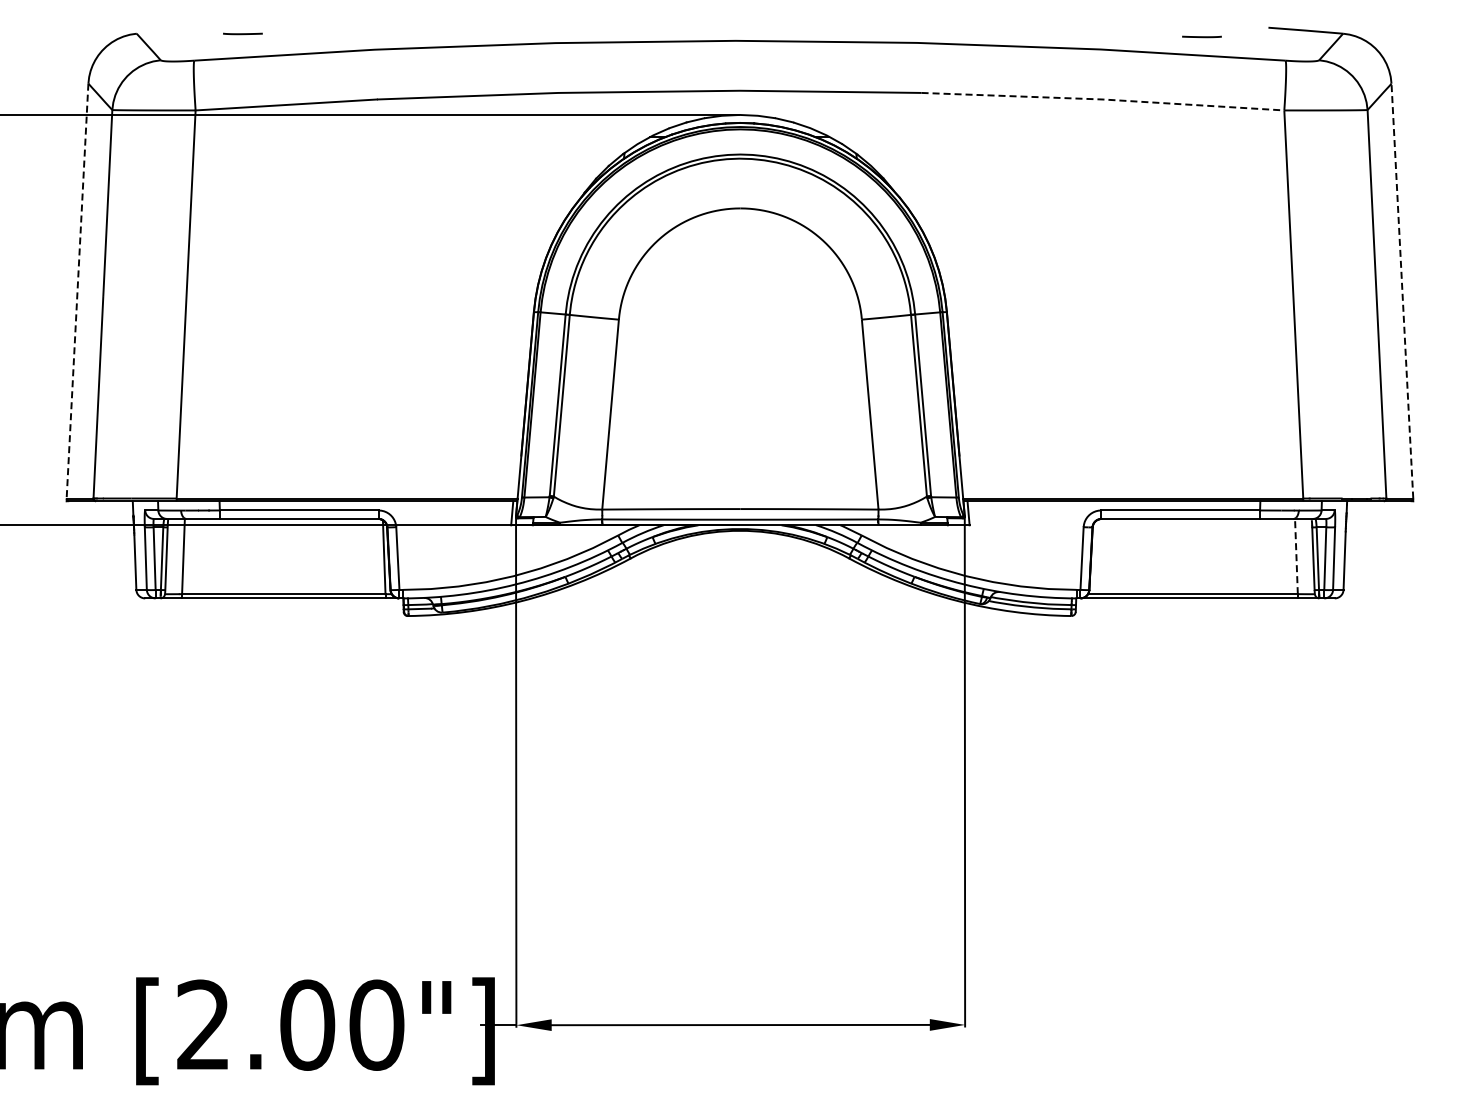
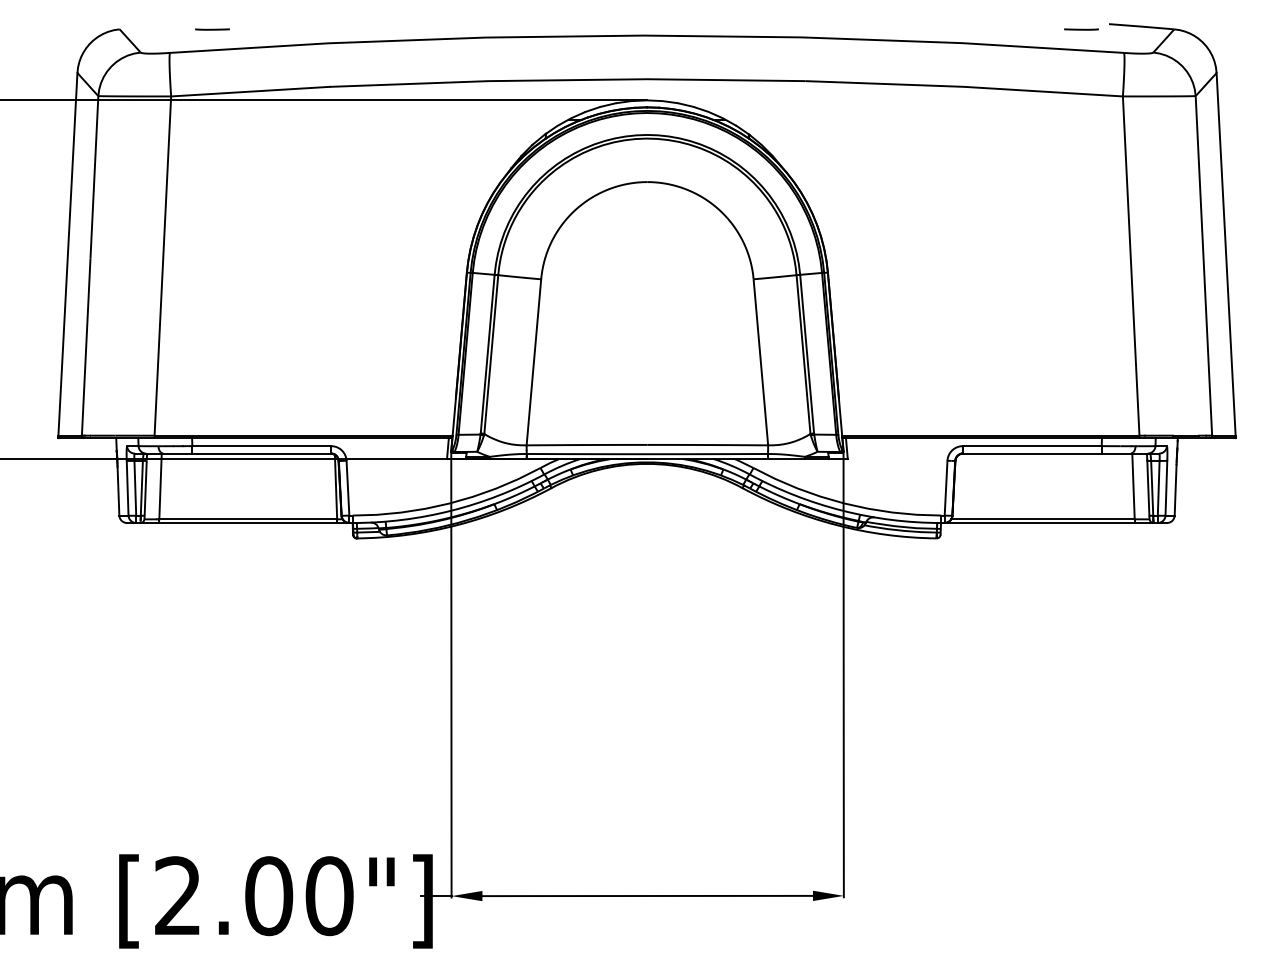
curve: (1201, 36) -> (1081, 29), moved
line: (1103, 99) -> (964, 86), dashed -> solid
line: (77, 291) -> (67, 254), dashed -> solid
line: (1402, 291) -> (1226, 254), dashed -> solid
line: (1296, 556) -> (1133, 486), dashed -> solid

